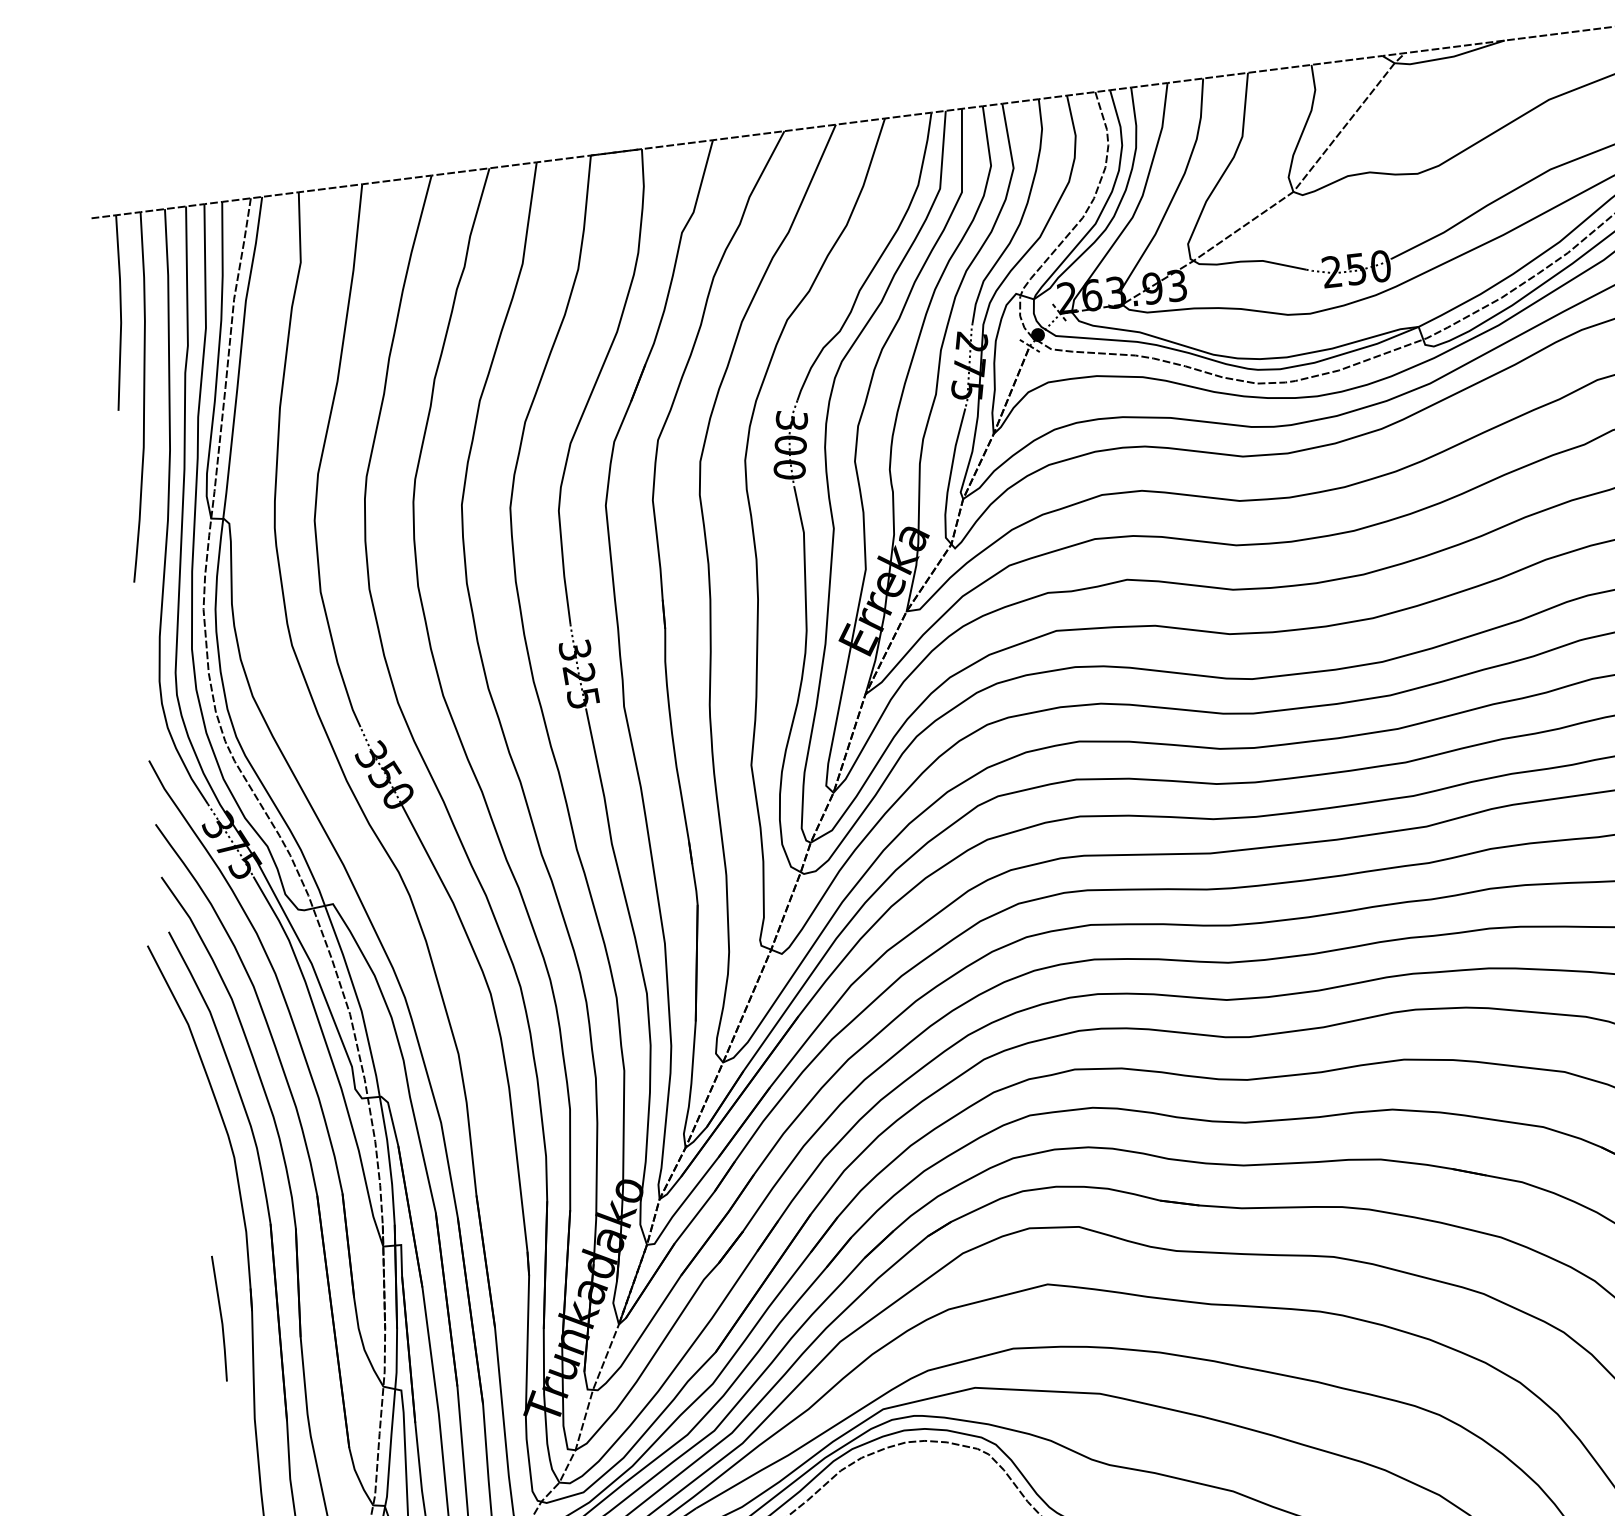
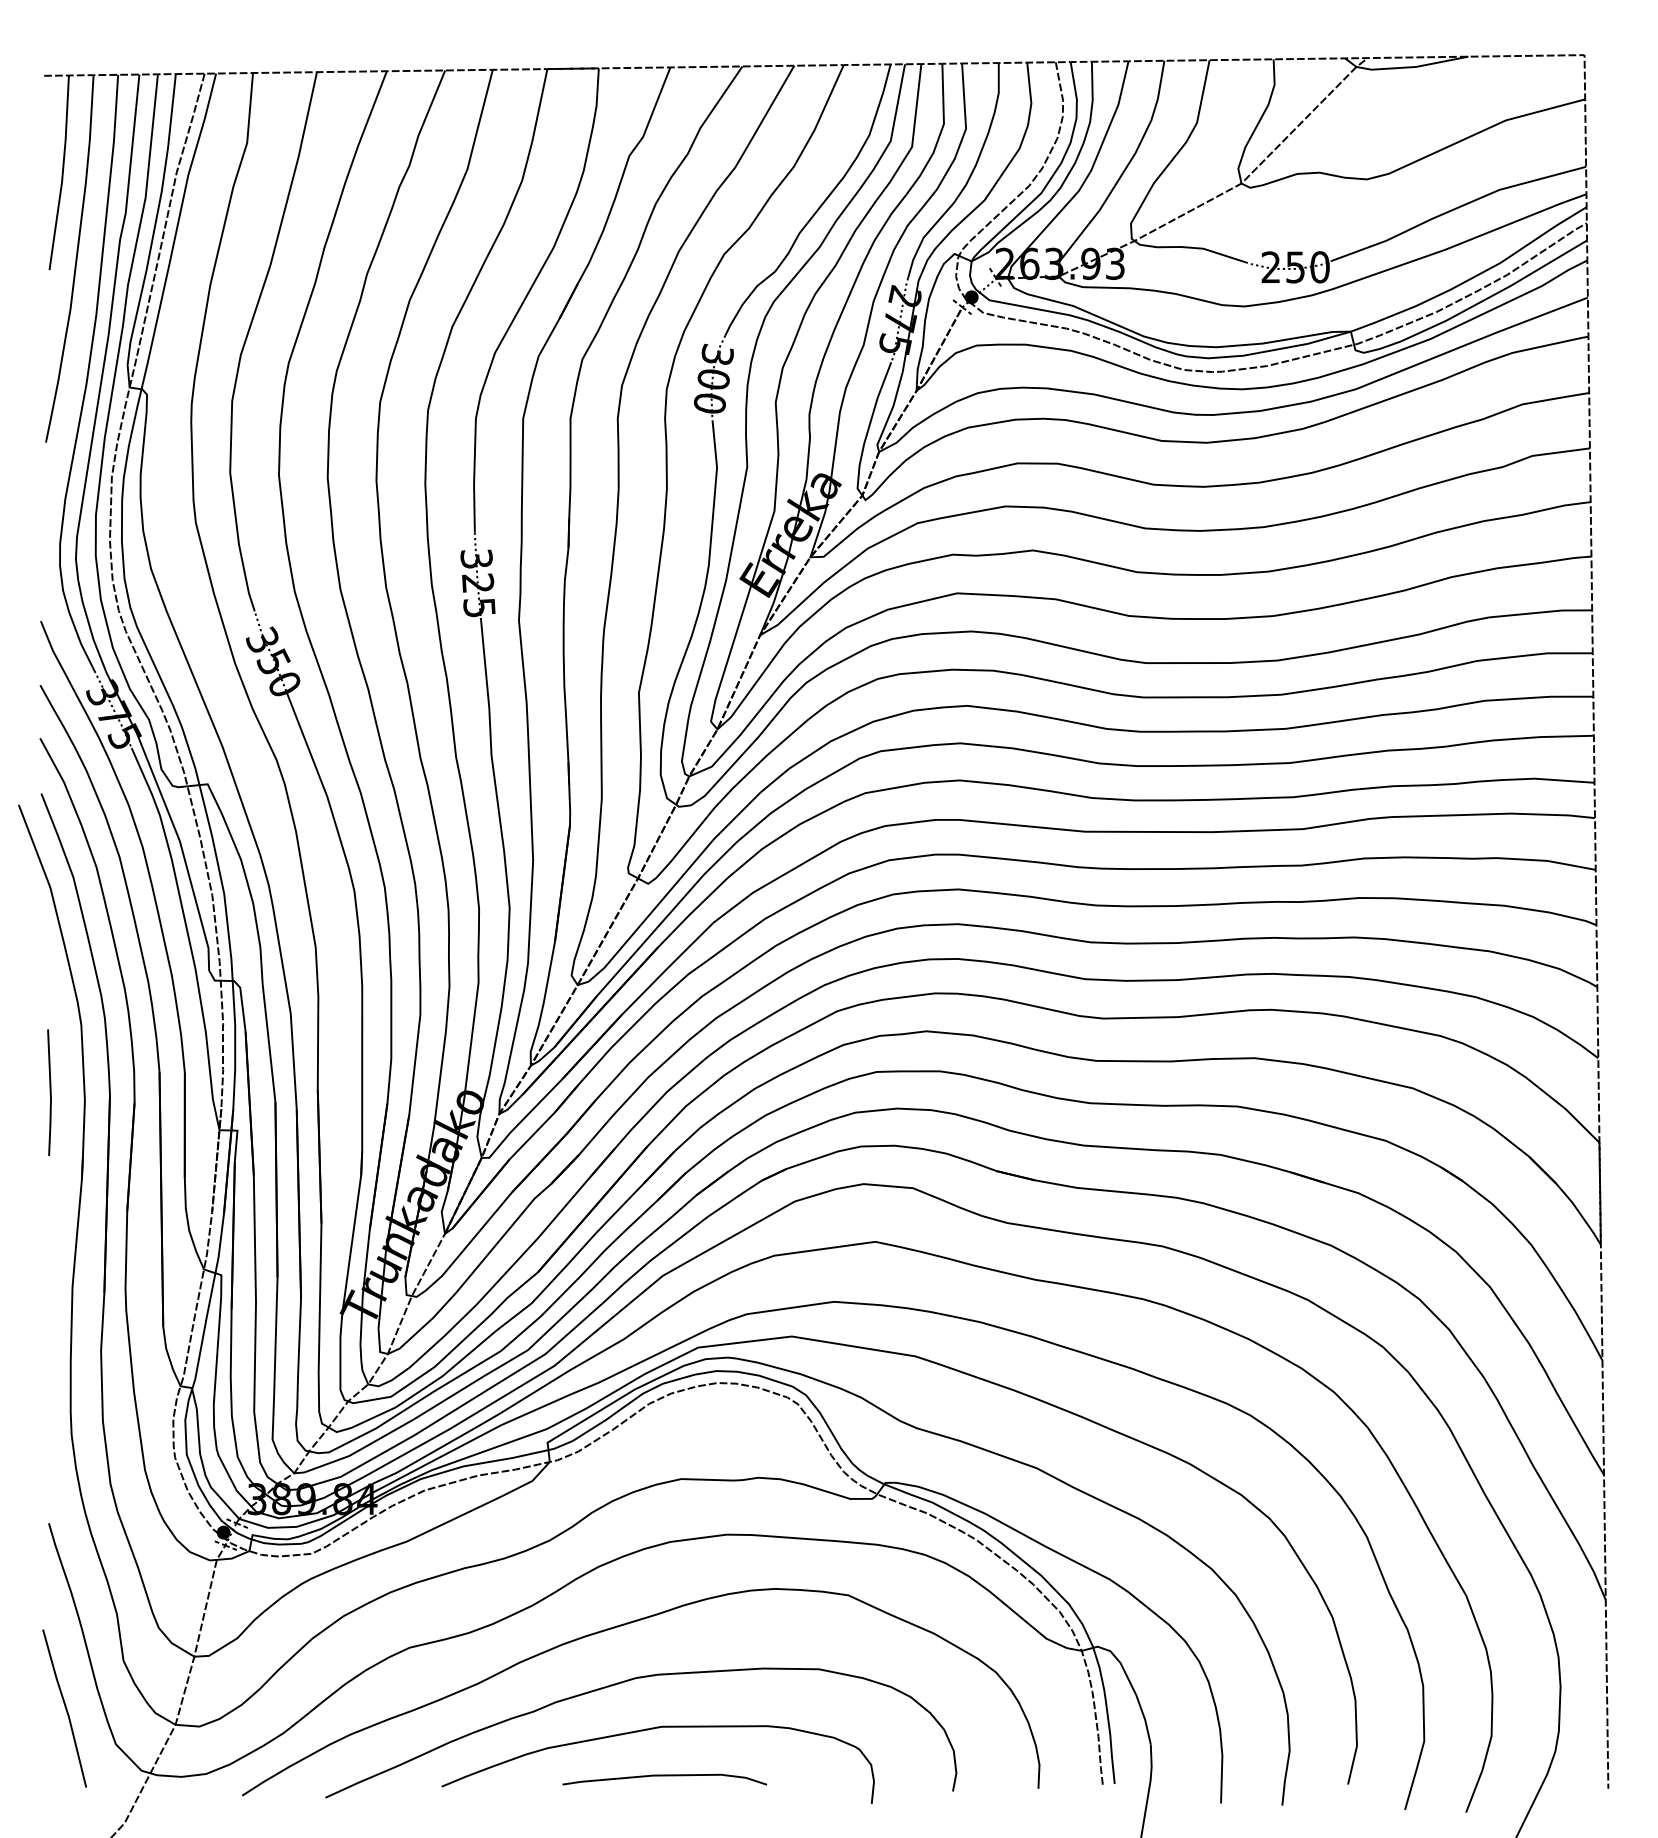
line: (220, 1318) -> (49, 1092), moved

